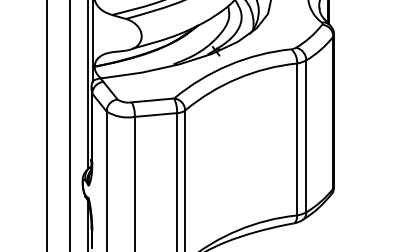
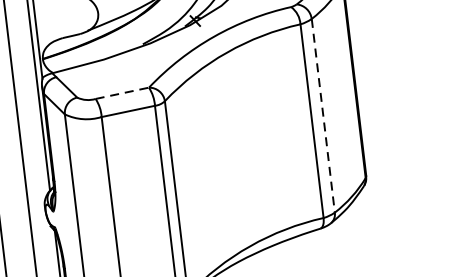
line: (153, 100) -> (122, 93), solid -> dashed
line: (306, 136) -> (323, 115), solid -> dashed

